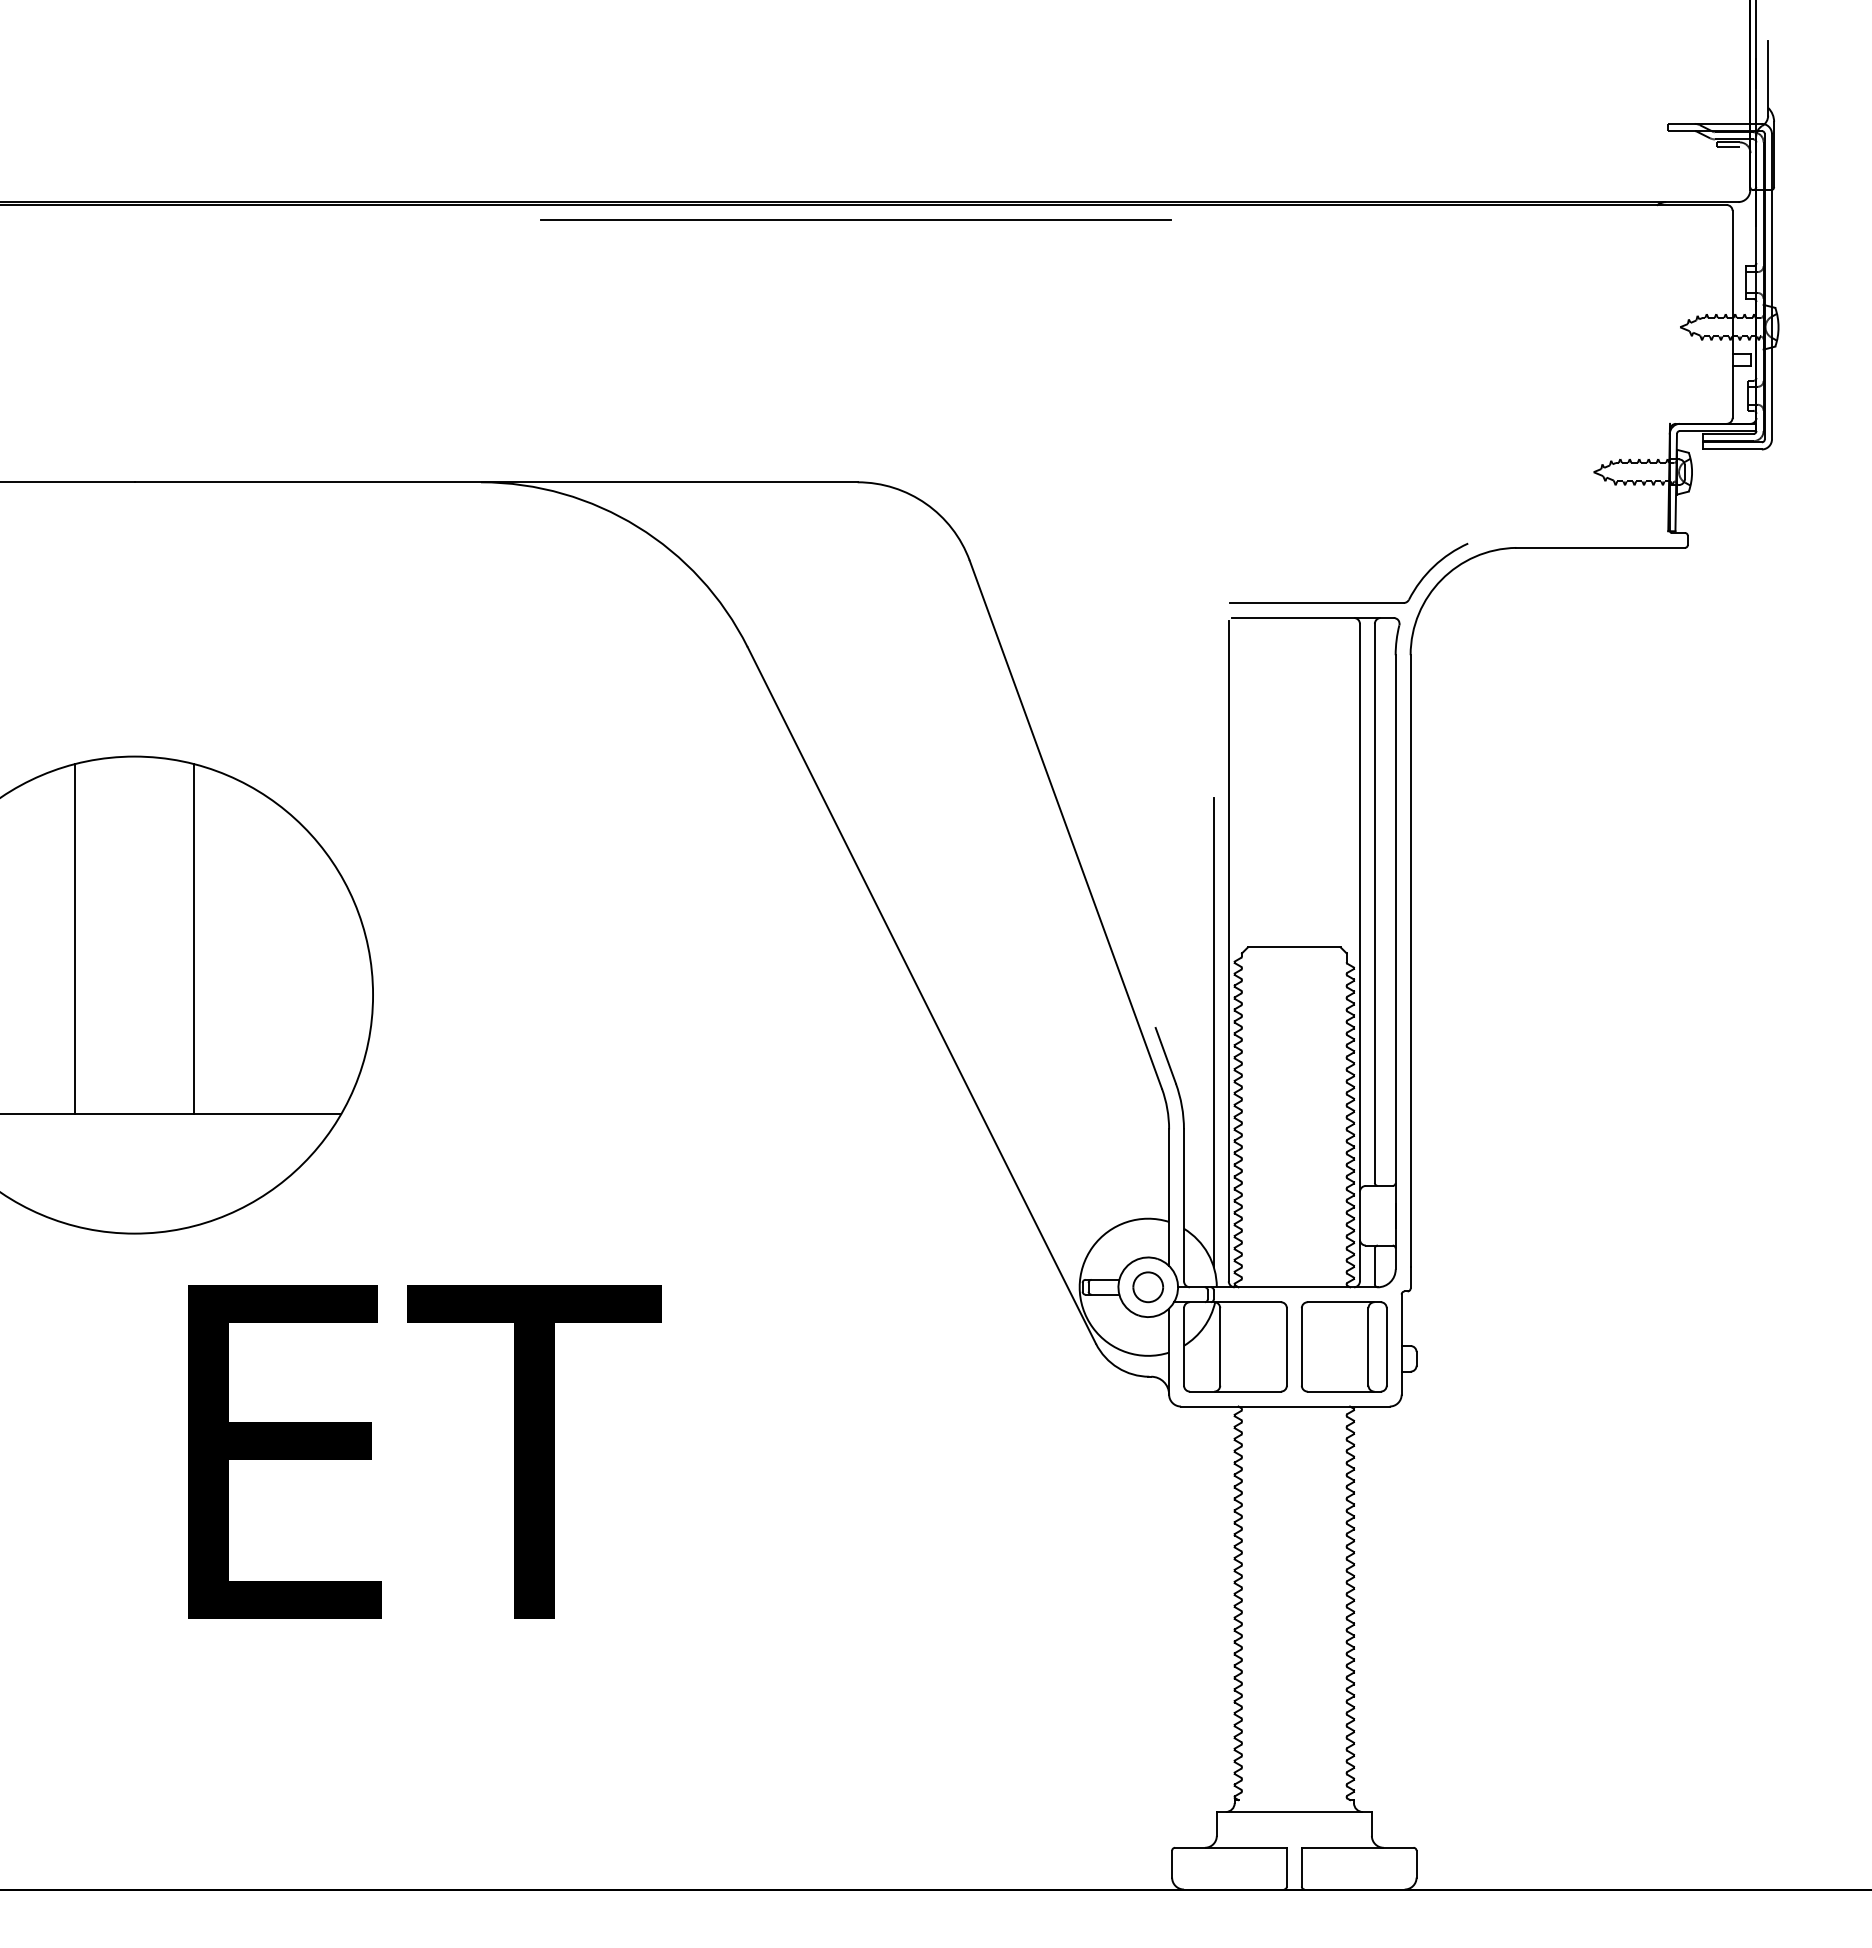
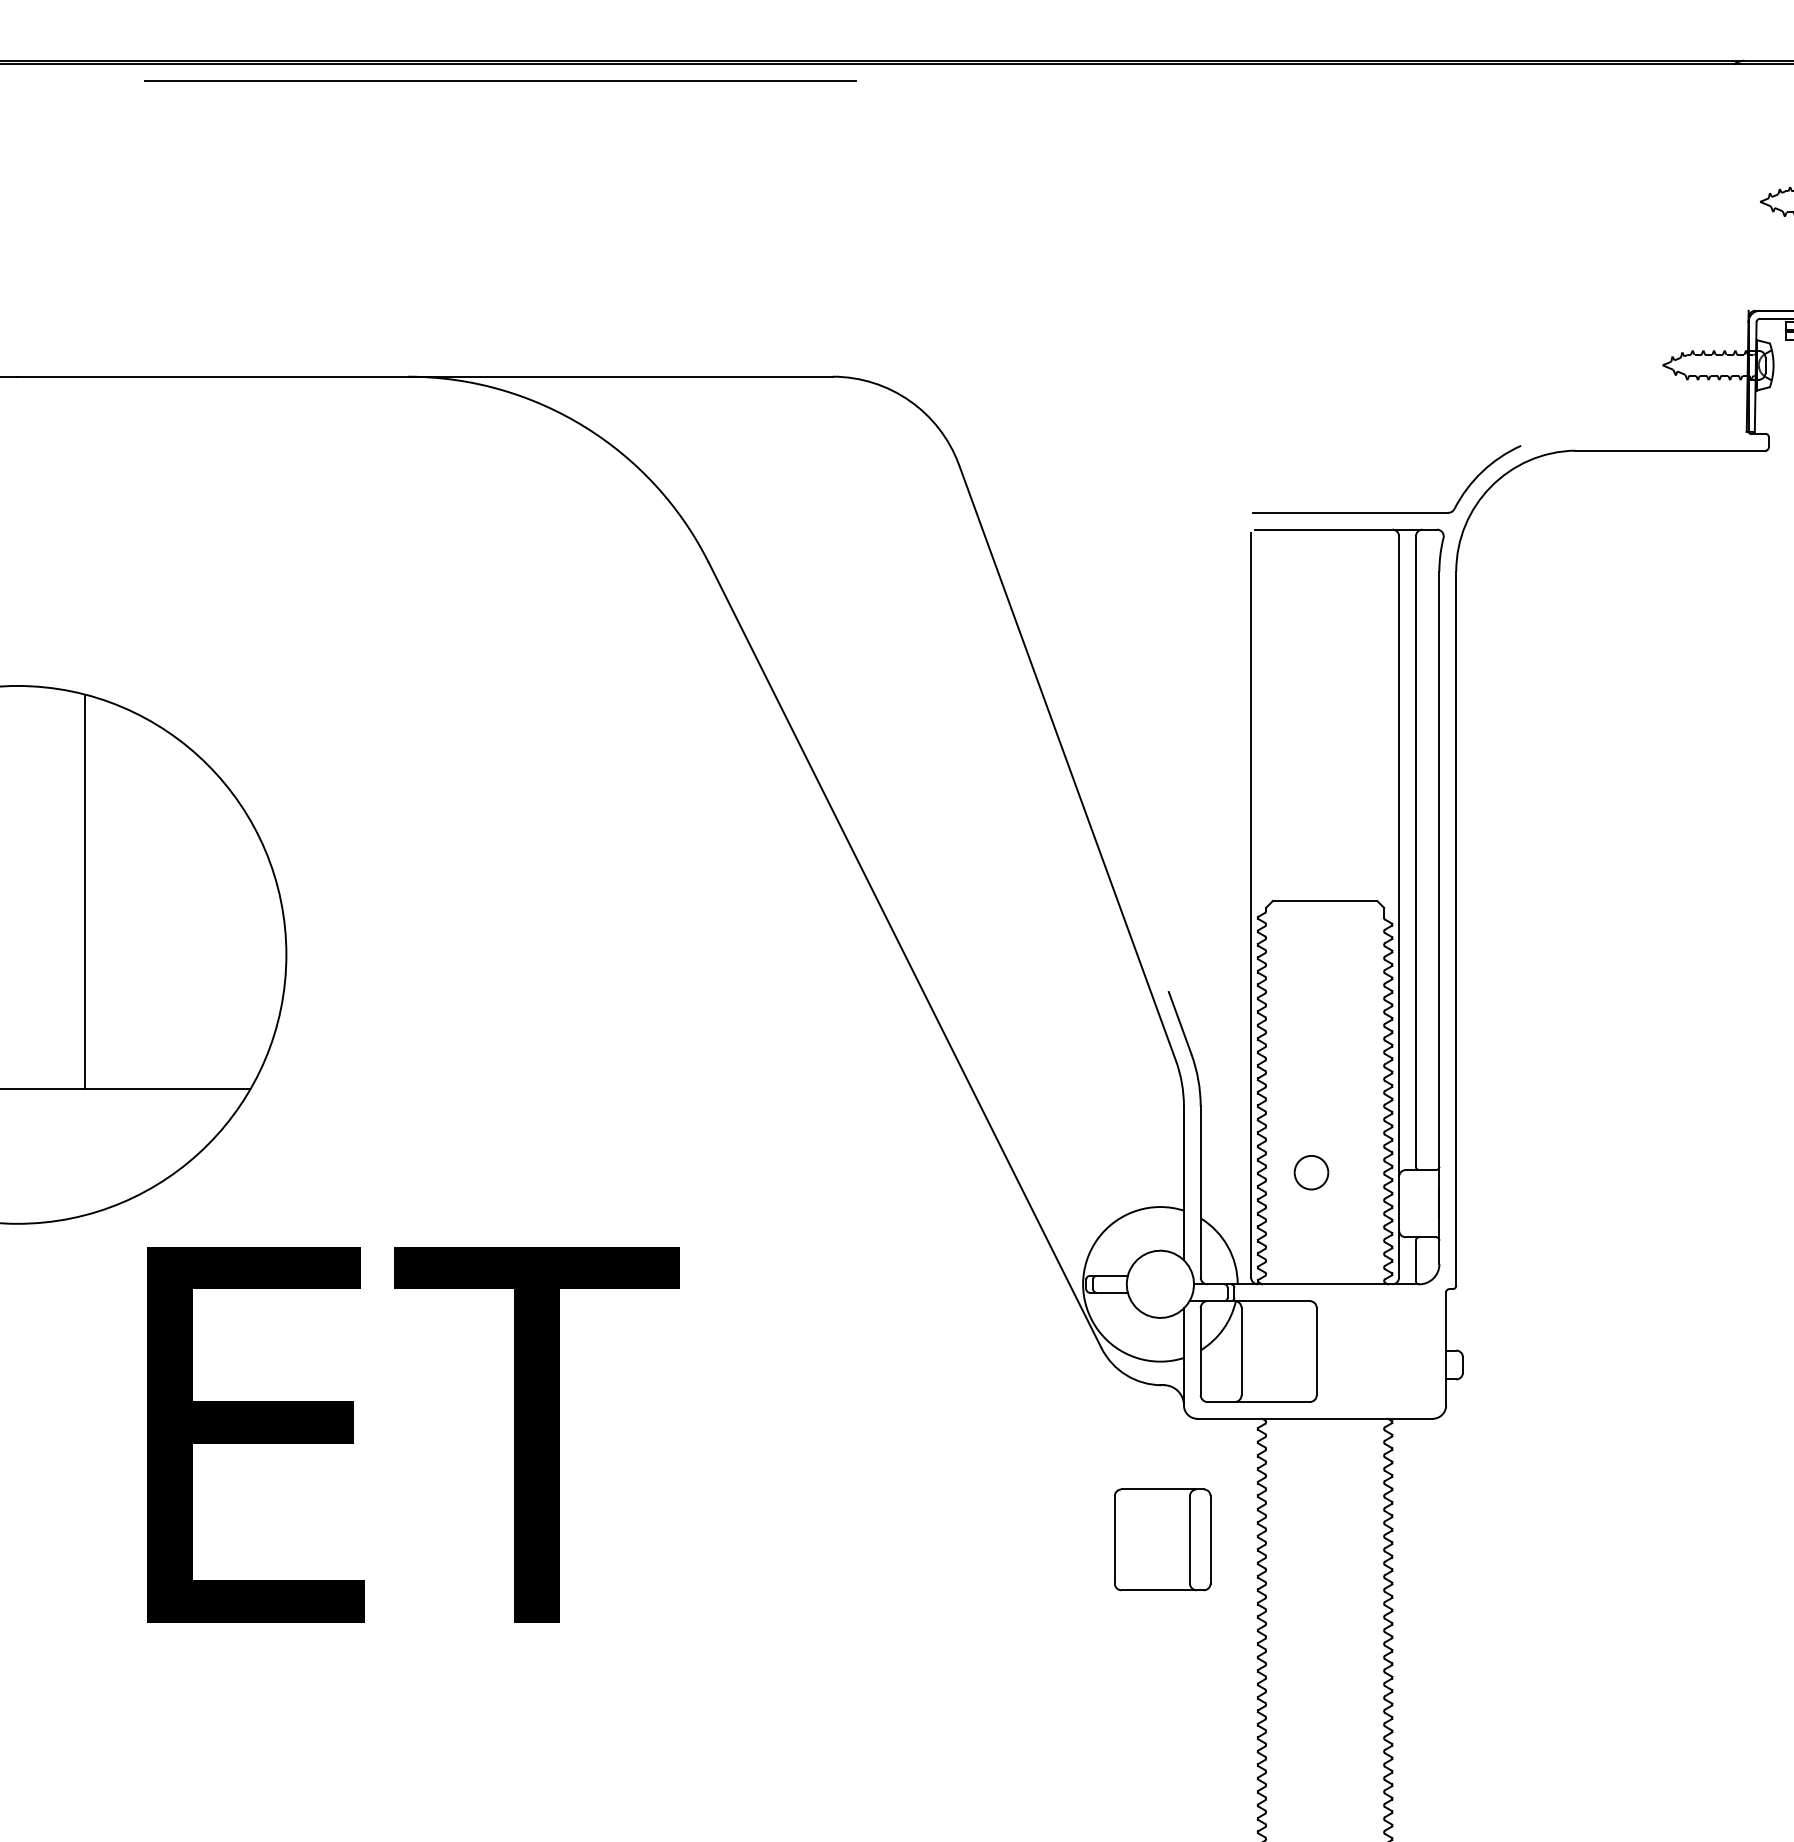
line: (855, 219) -> (499, 80), moved
line: (1213, 1032) -> (1233, 997), removed
part: (1147, 1287) -> (1310, 1172), moved
part: (1344, 1346) -> (1162, 1539), moved
text: (424, 1451) -> (413, 1434), moved

